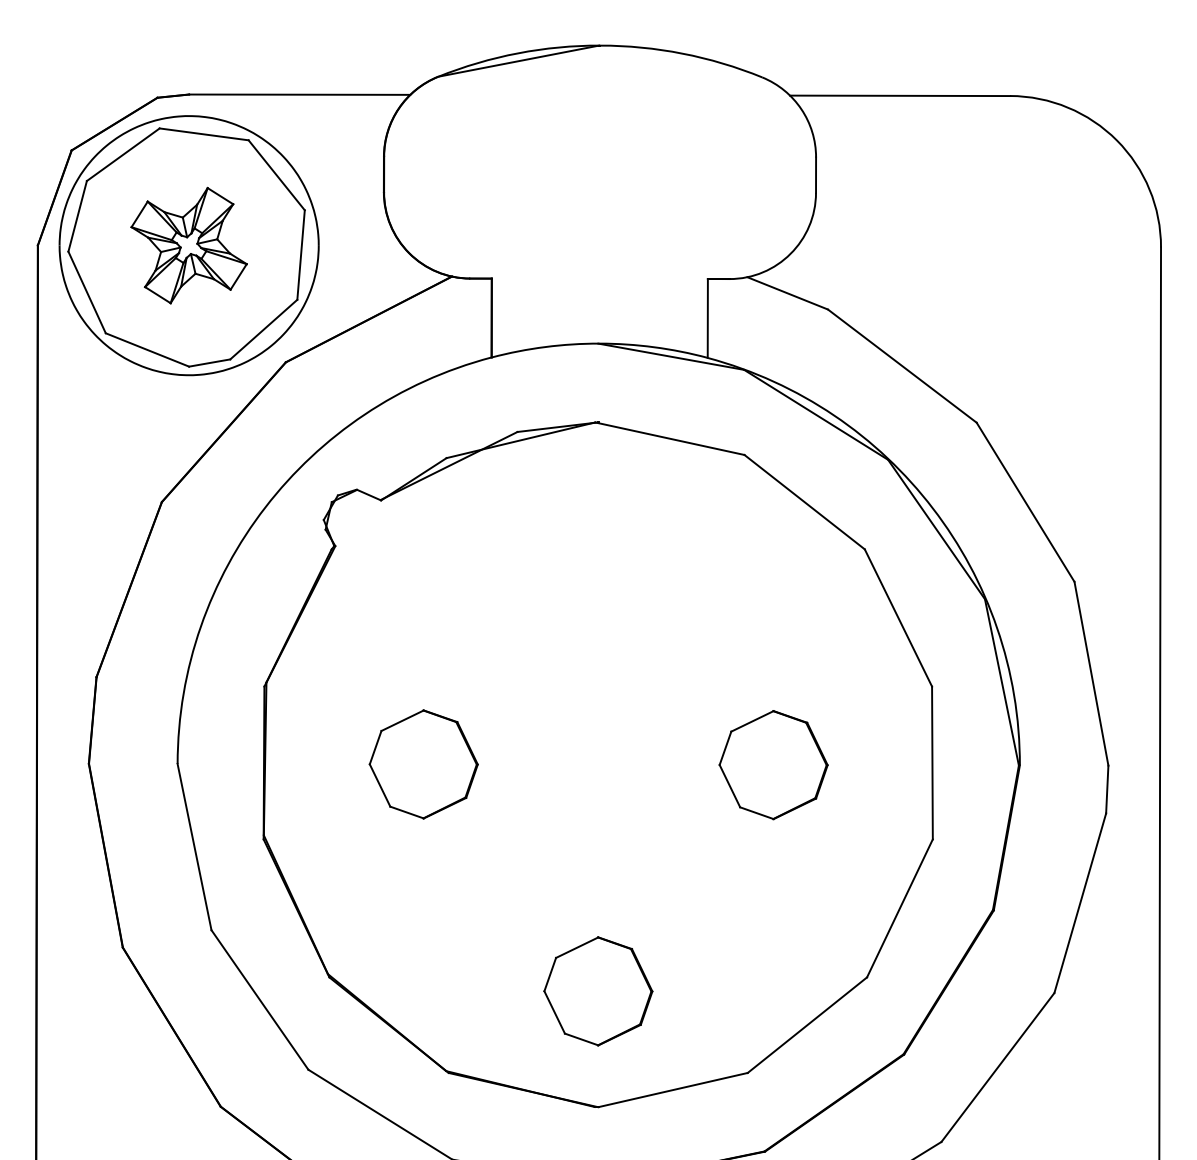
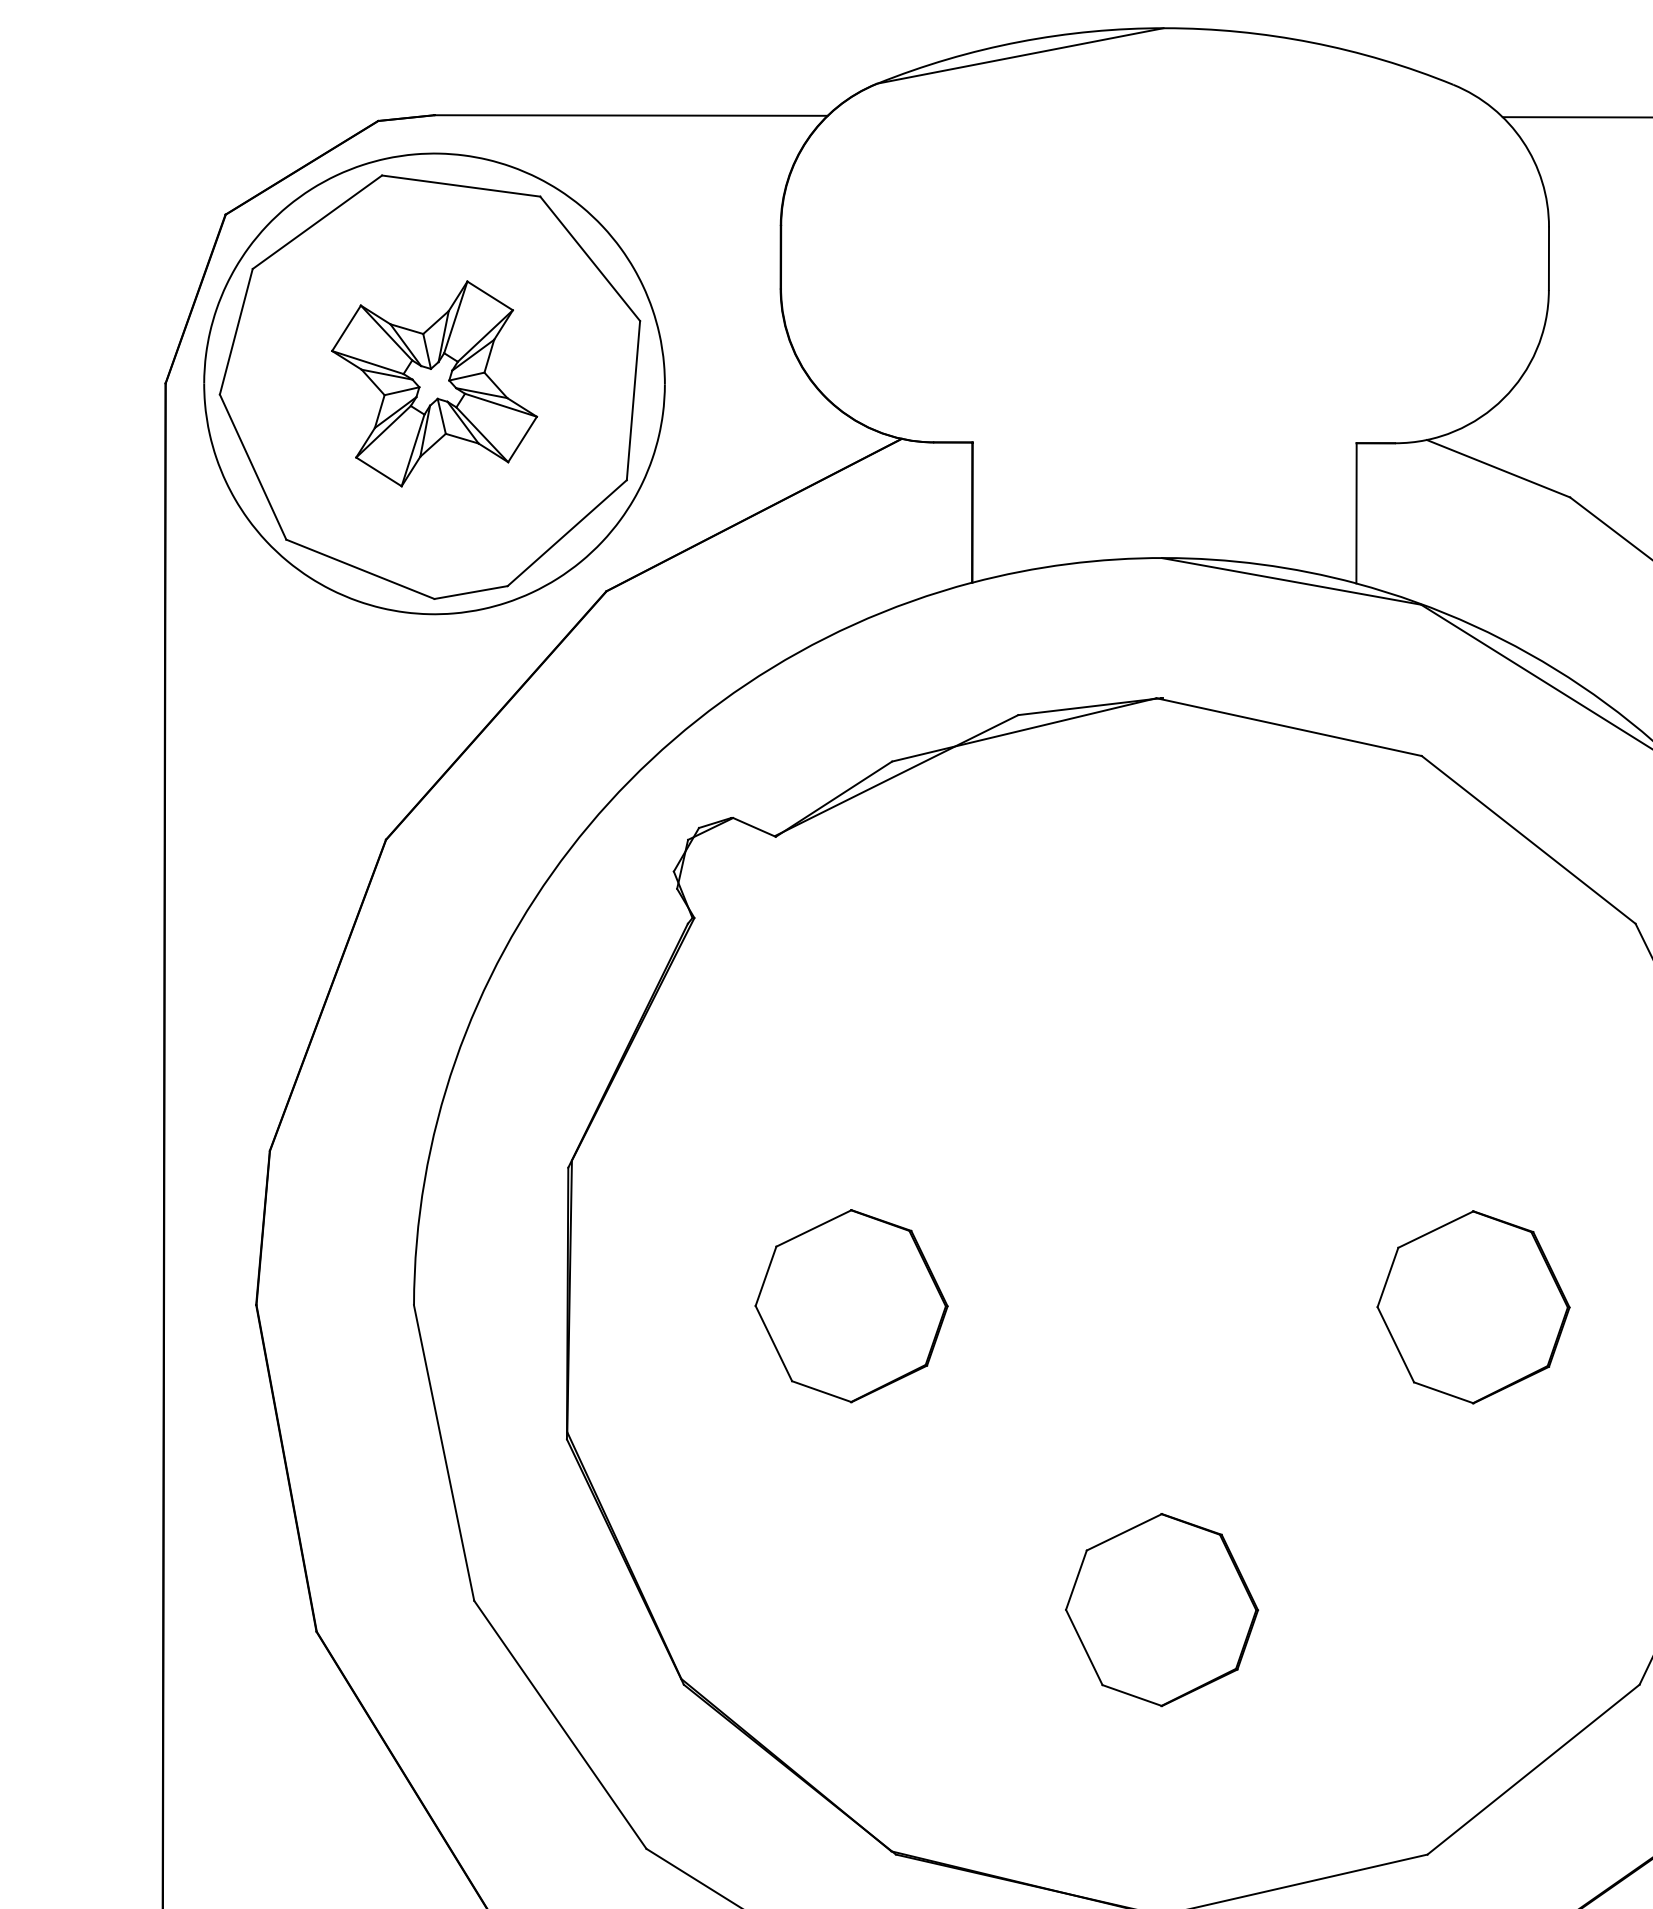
part: (598, 991) -> (1162, 1610), moved

